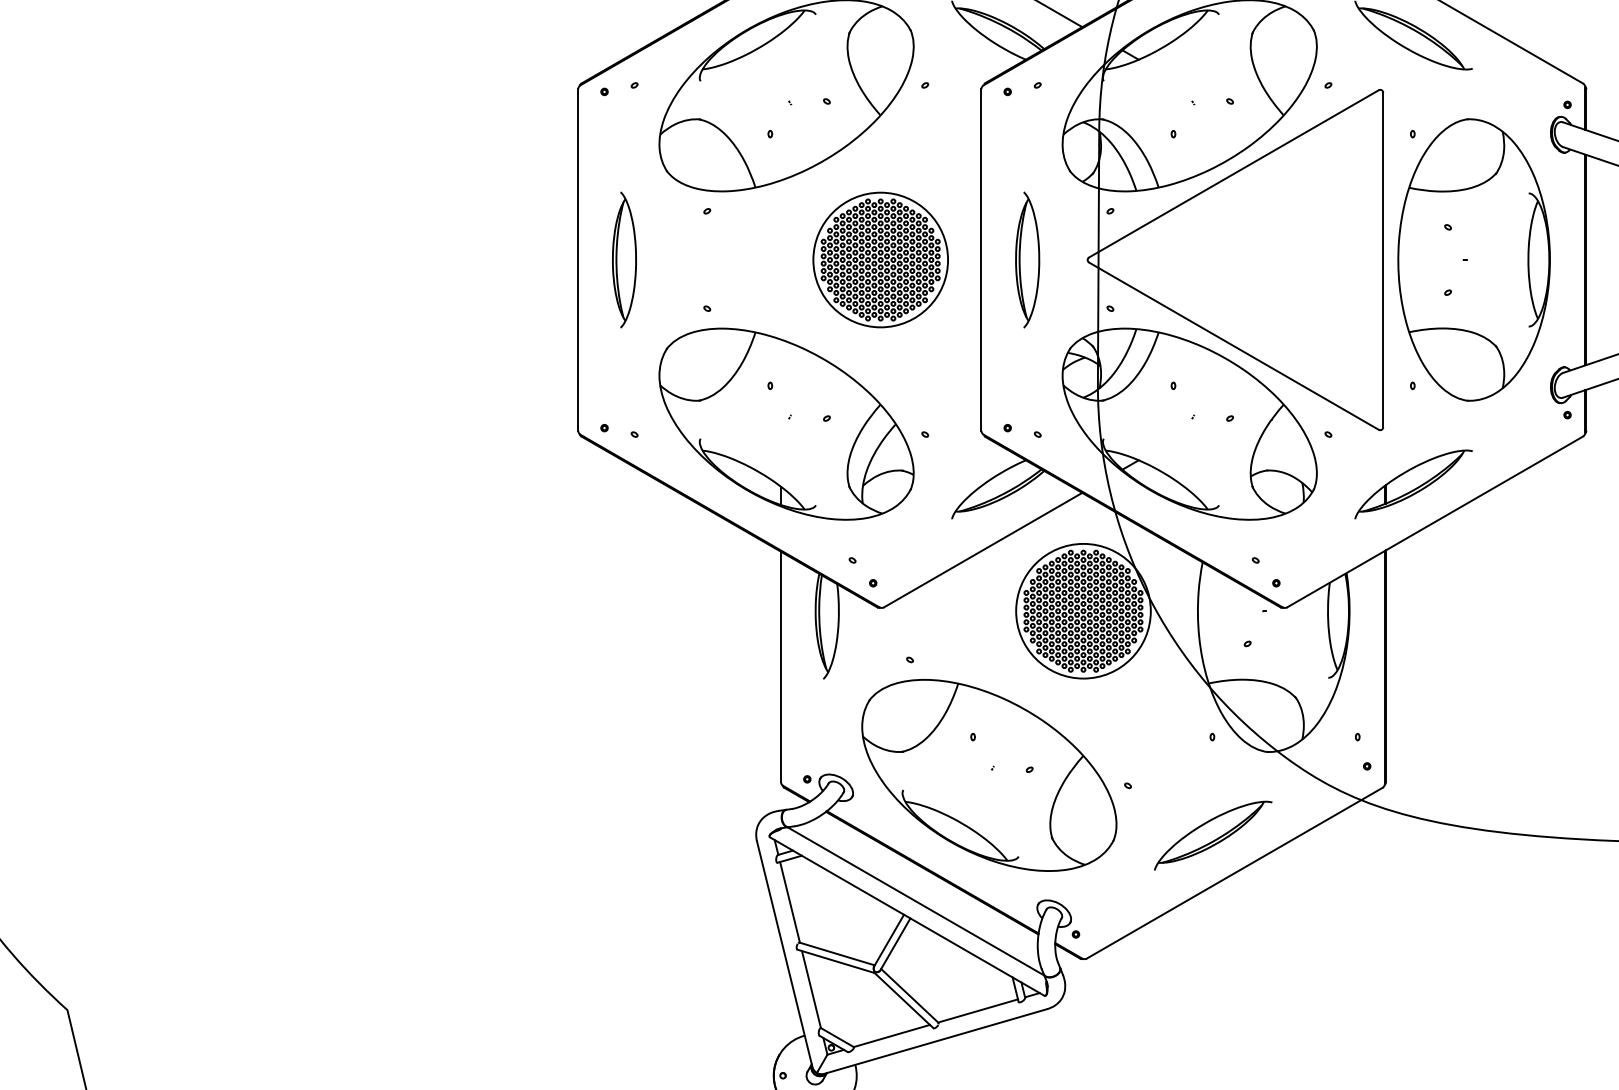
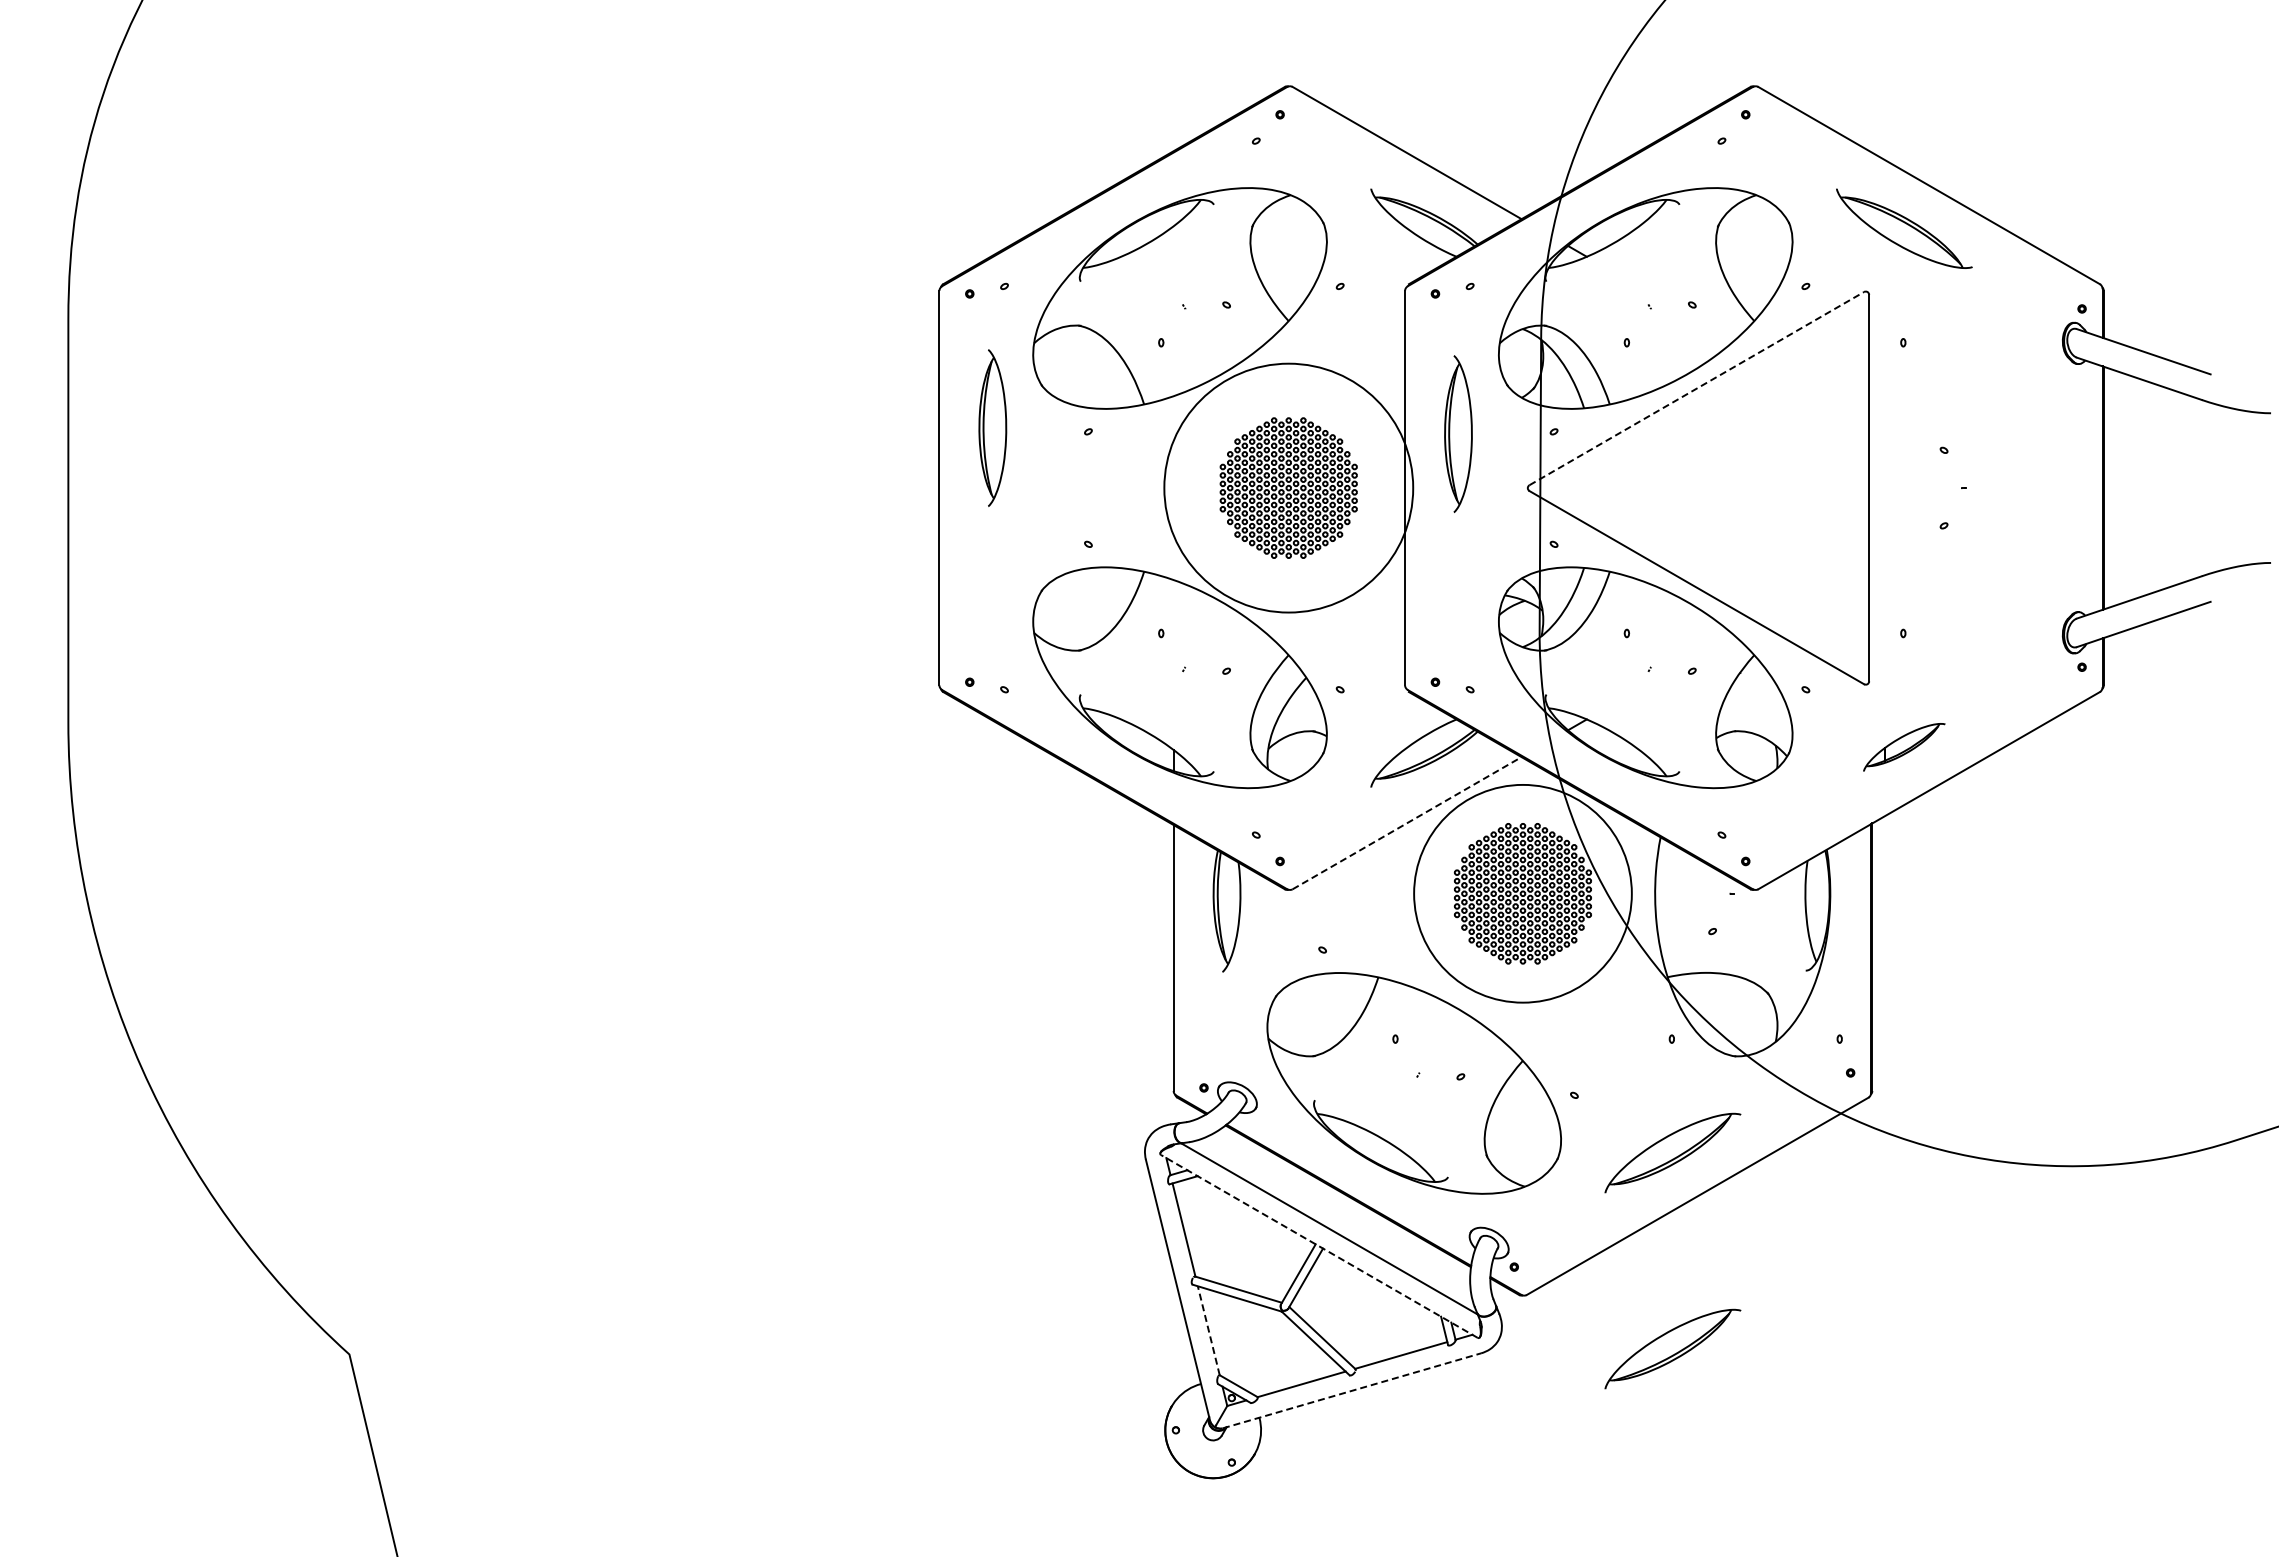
line: (1234, 173) -> (1697, 388), solid -> dashed
part: (624, 259) -> (992, 427), moved
circle: (880, 259) -> (1288, 487), size x1.6
part: (1027, 259) -> (1458, 433), moved
part: (1473, 259) -> (1973, 487), removed
part: (1413, 484) -> (1904, 747), size x0.6
line: (983, 549) -> (1407, 822), solid -> dashed
circle: (1083, 610) -> (1522, 893), size x1.4
line: (907, 916) -> (1319, 1246), solid -> dashed
line: (811, 989) -> (1208, 1330), solid -> dashed
part: (1212, 1004) -> (1672, 1348), added
line: (935, 1041) -> (1352, 1390), solid -> dashed

